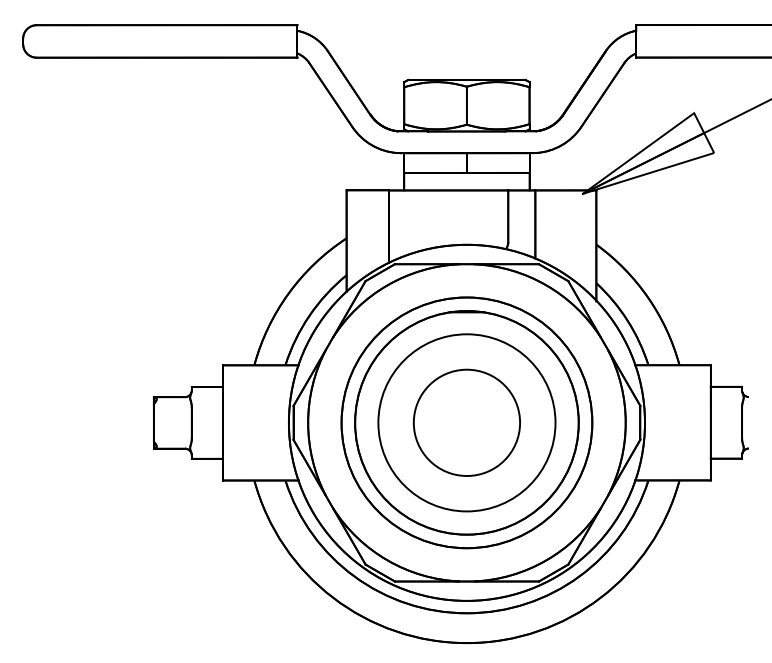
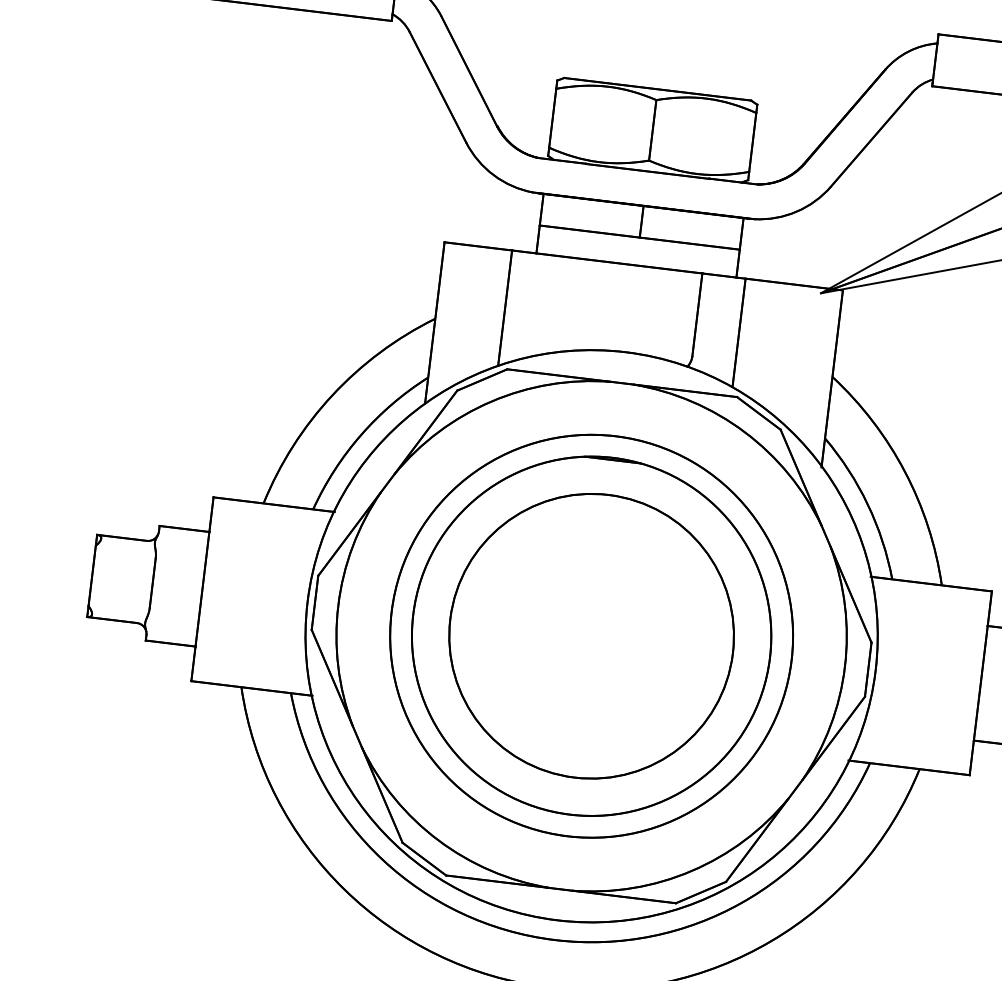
circle: (466, 422) -> (590, 635), size x1.67

